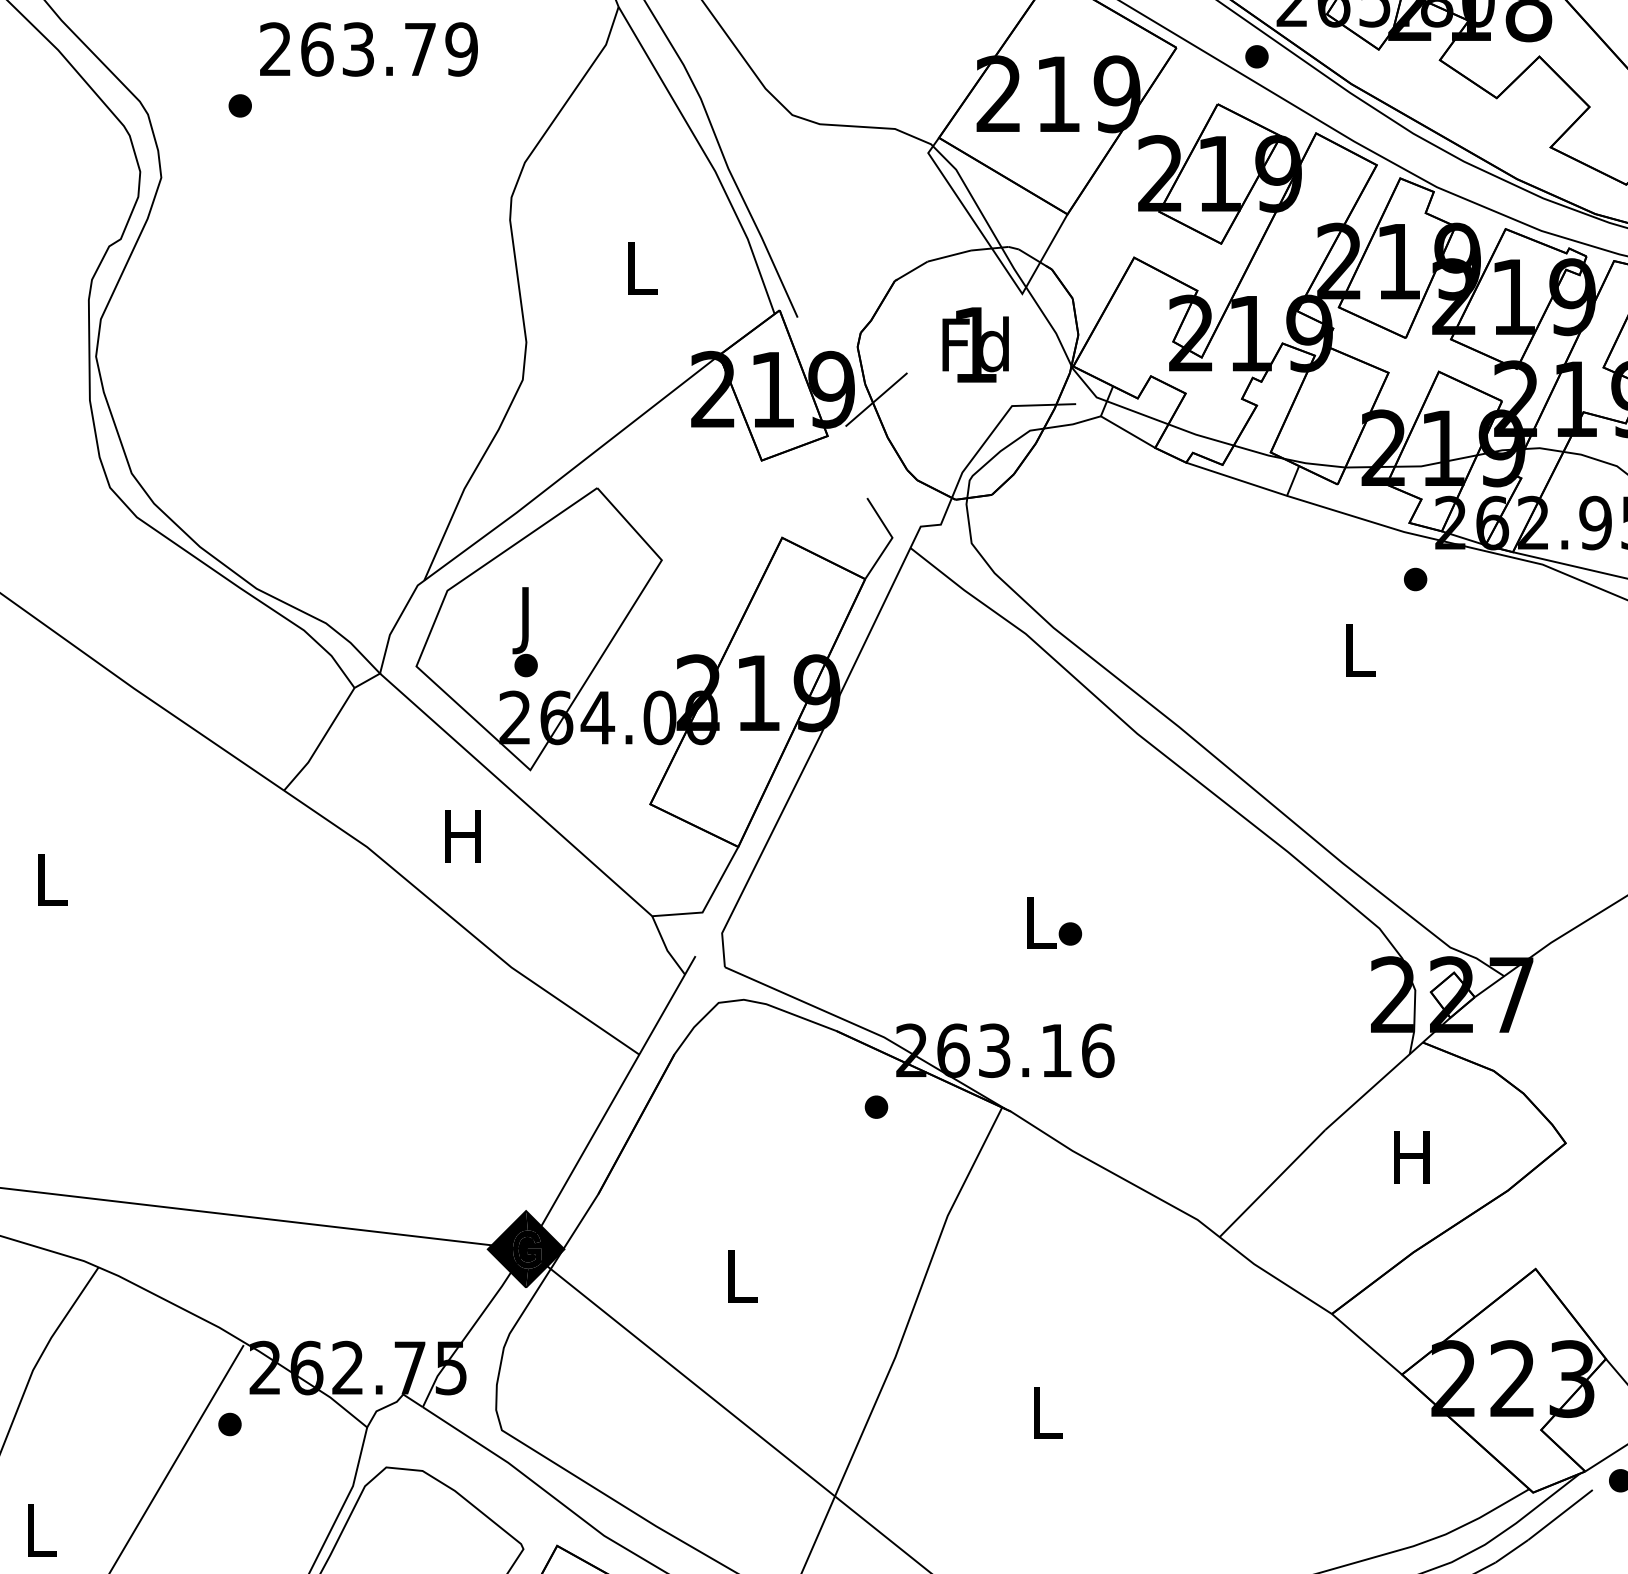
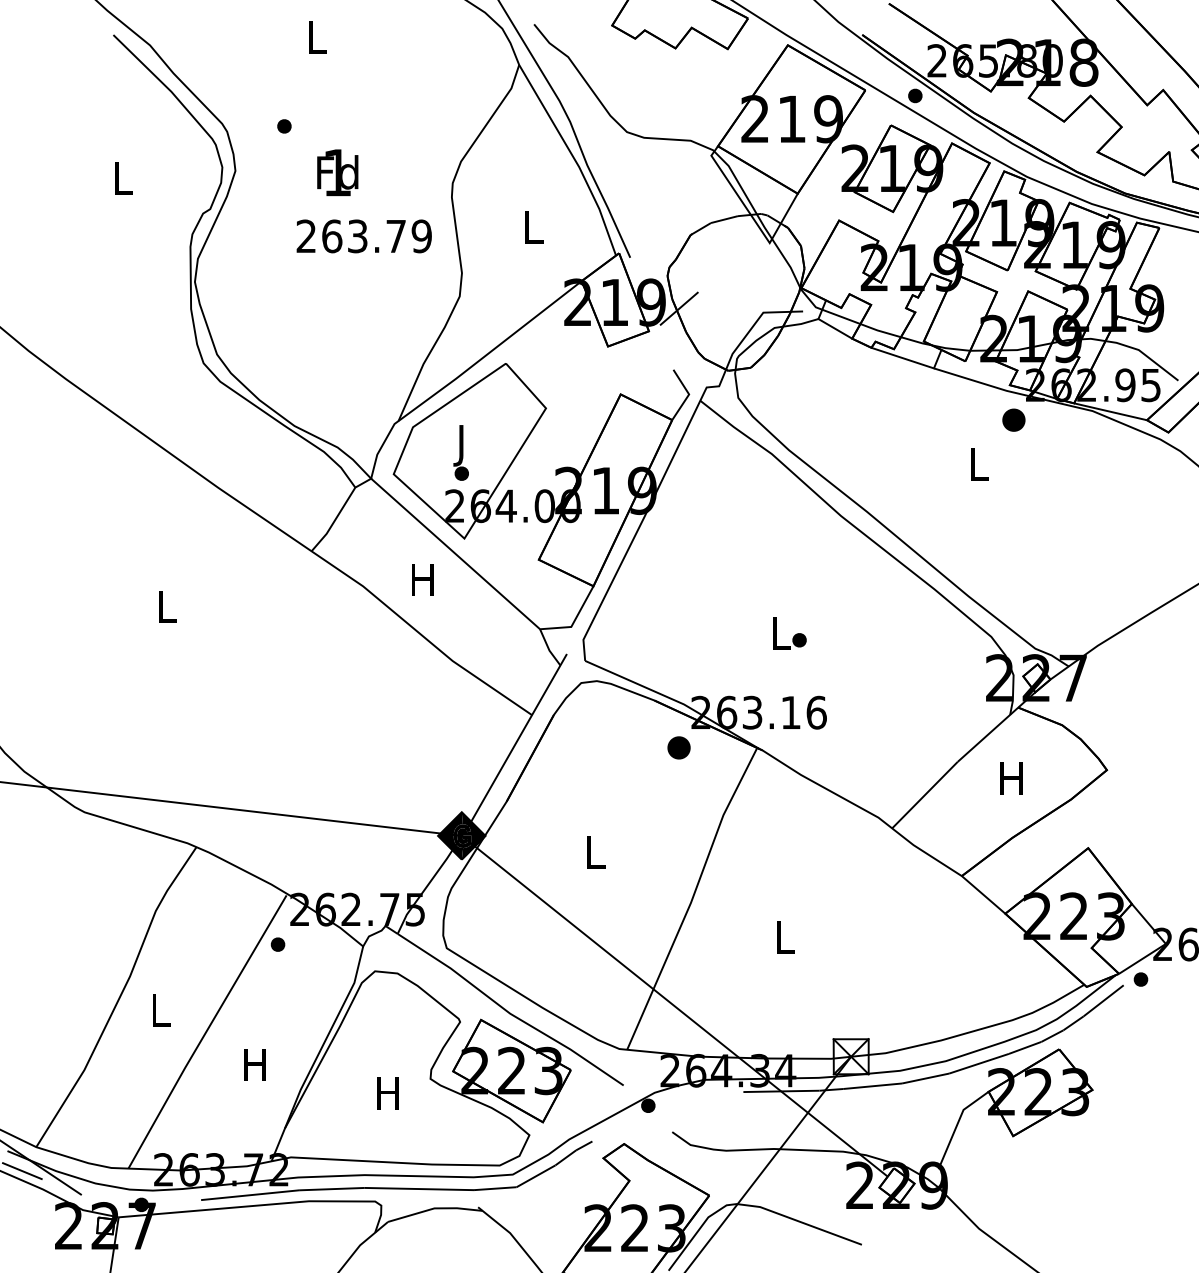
text: (367, 49) -> (363, 236), moved
text: (975, 344) -> (337, 172), moved
part: (1415, 579) -> (1013, 420), size x1.6
part: (876, 1106) -> (679, 747), size x1.6

